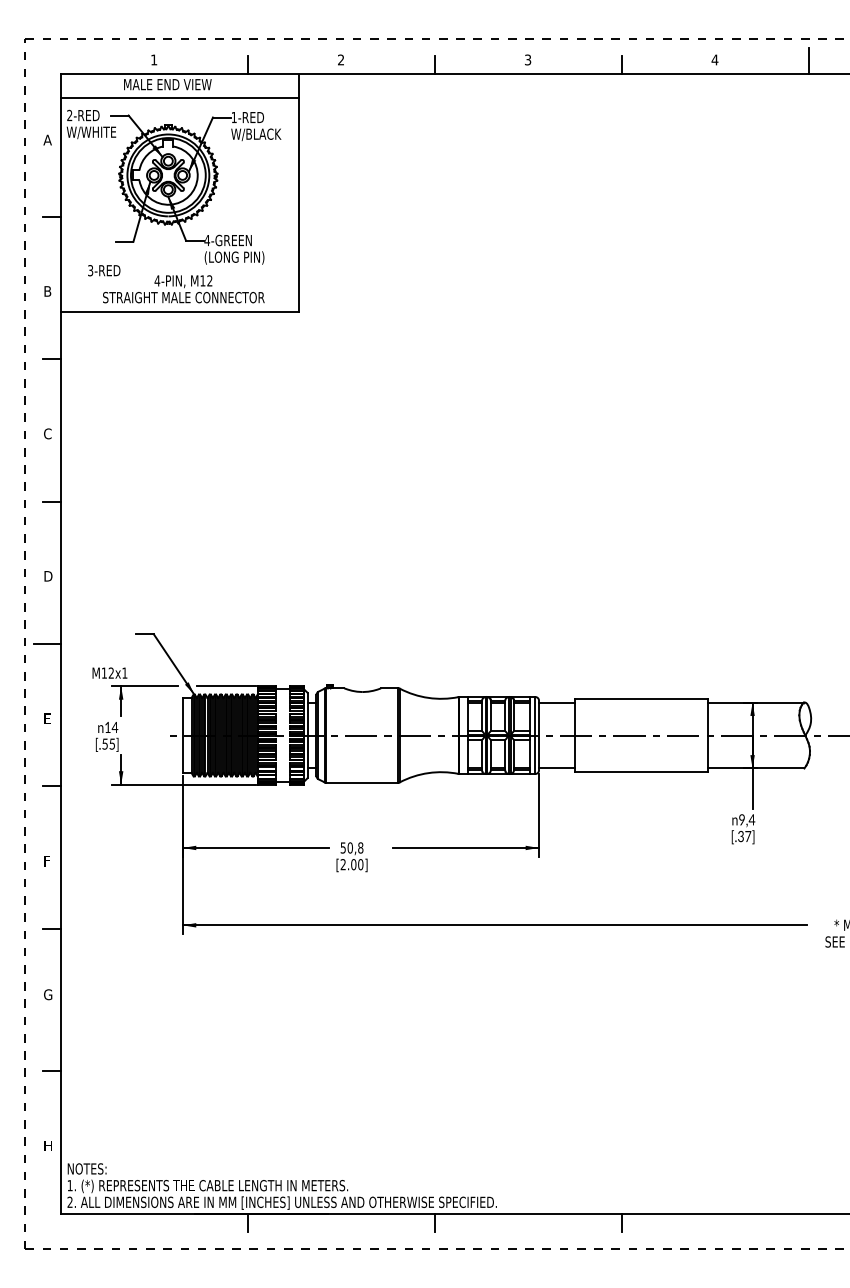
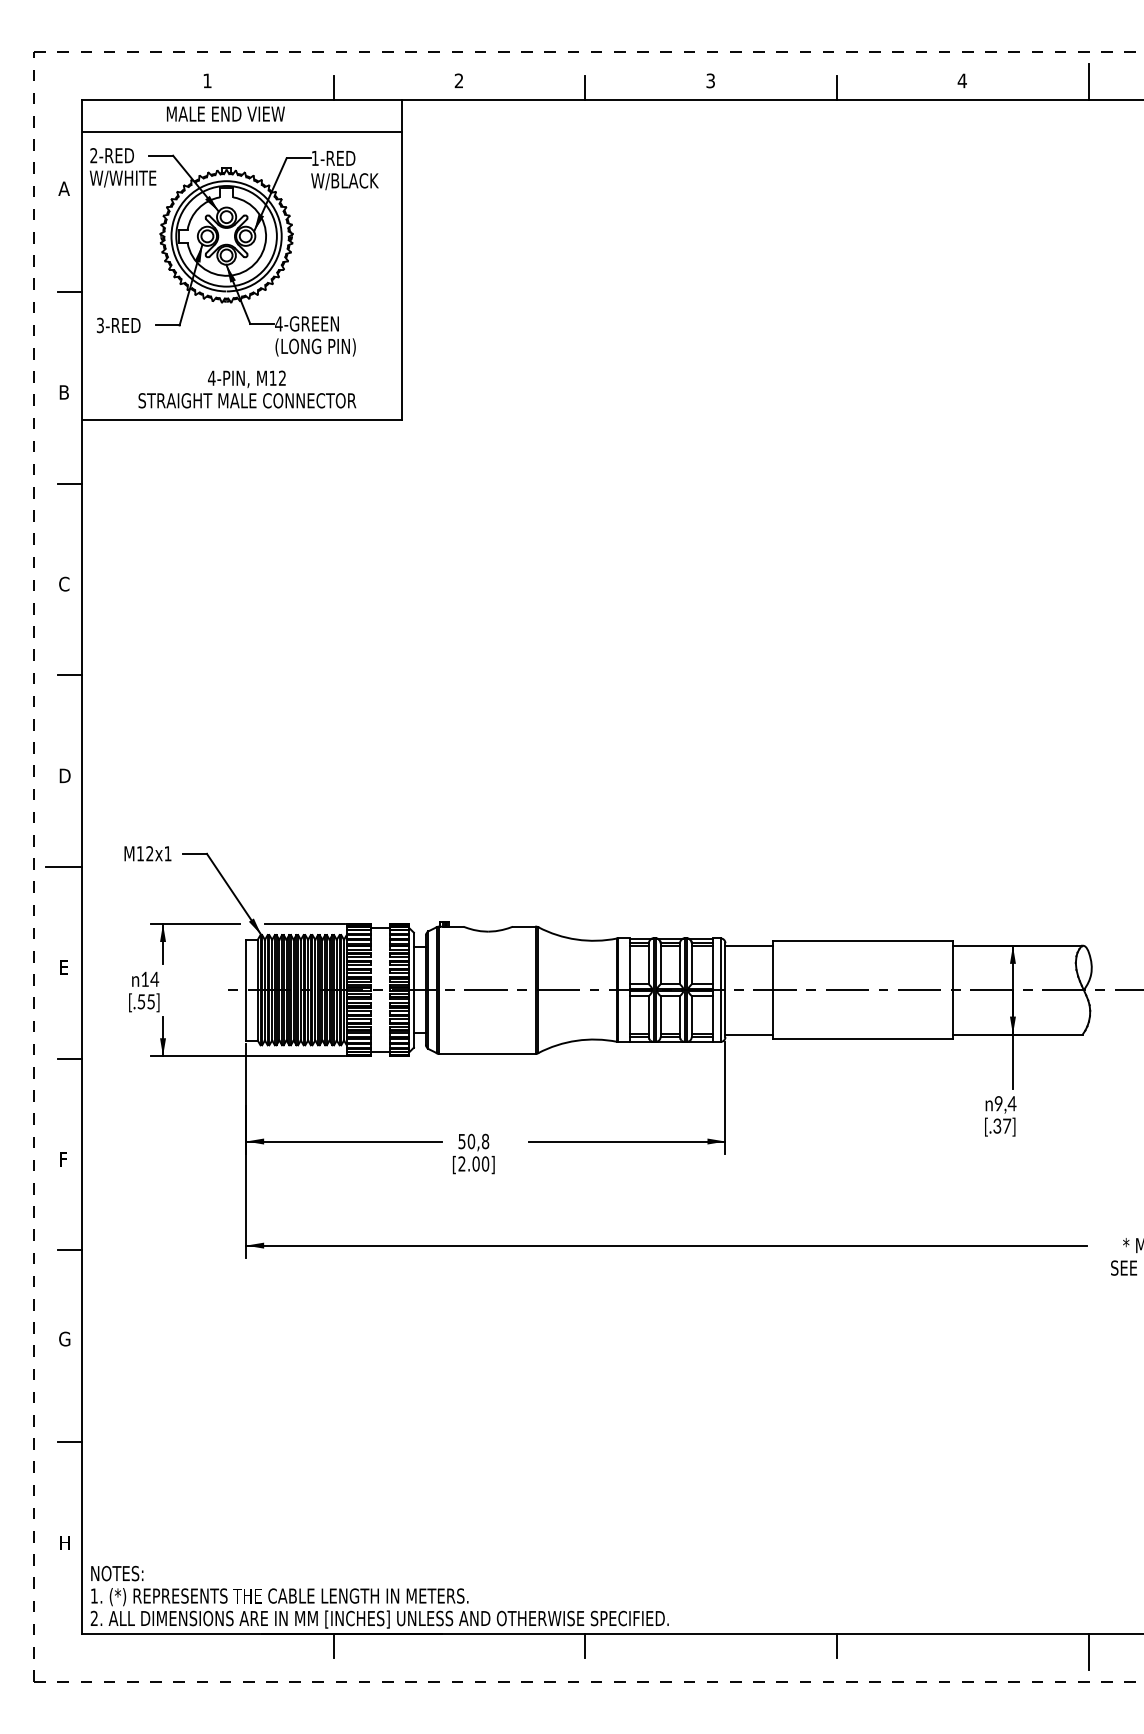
text: (104, 270) -> (119, 325), moved
text: (109, 672) -> (147, 852), moved
line: (808, 1226) -> (1088, 1651), added

